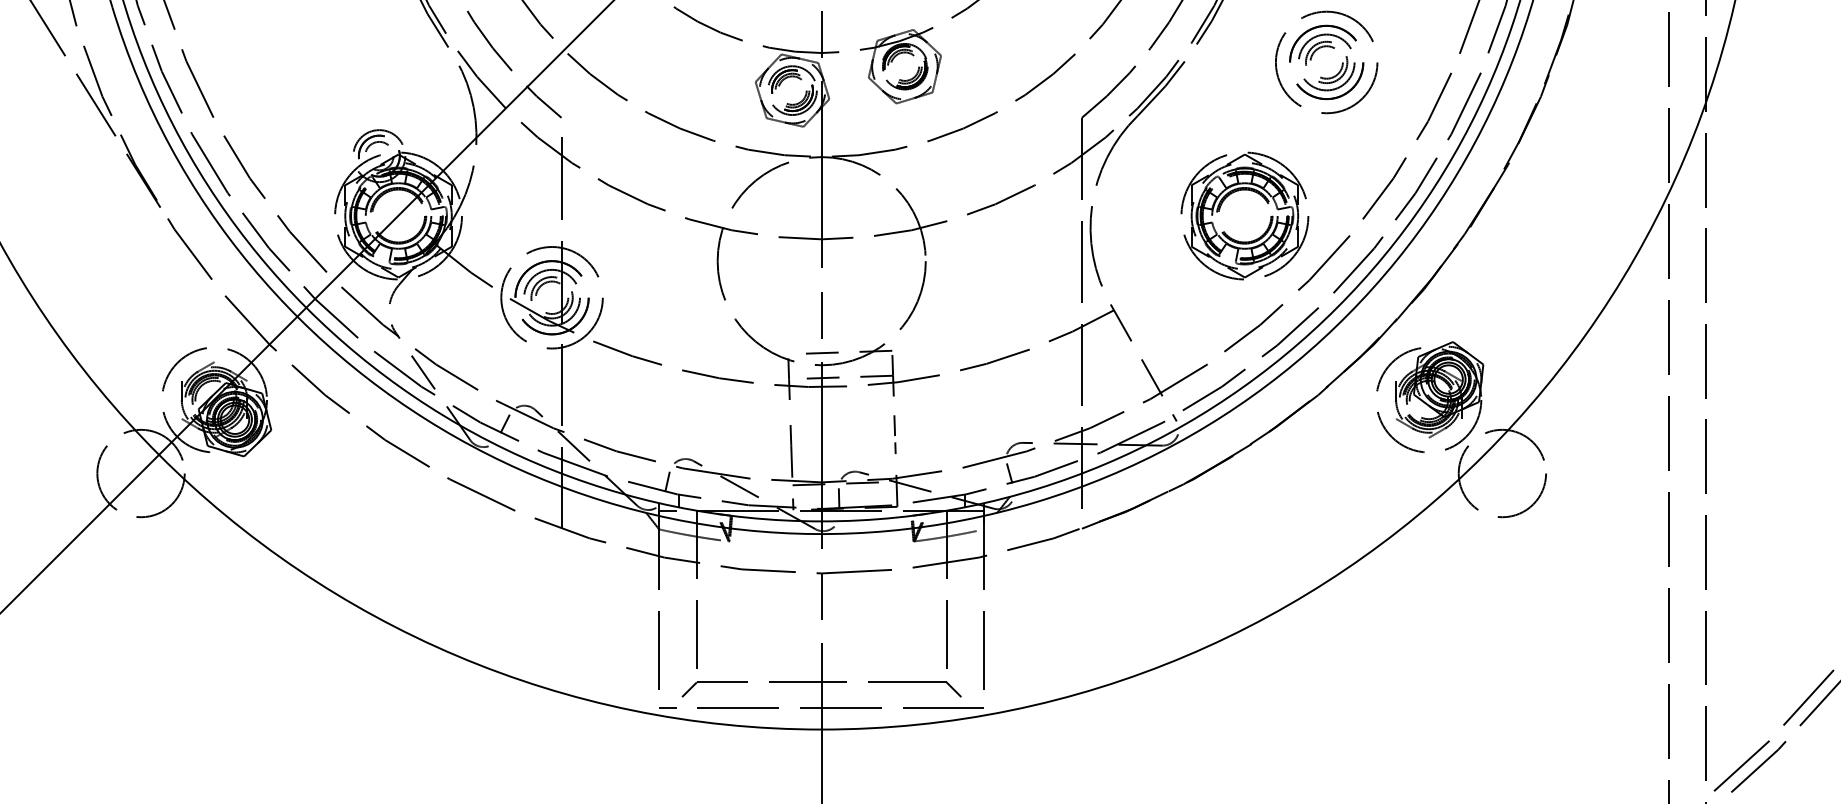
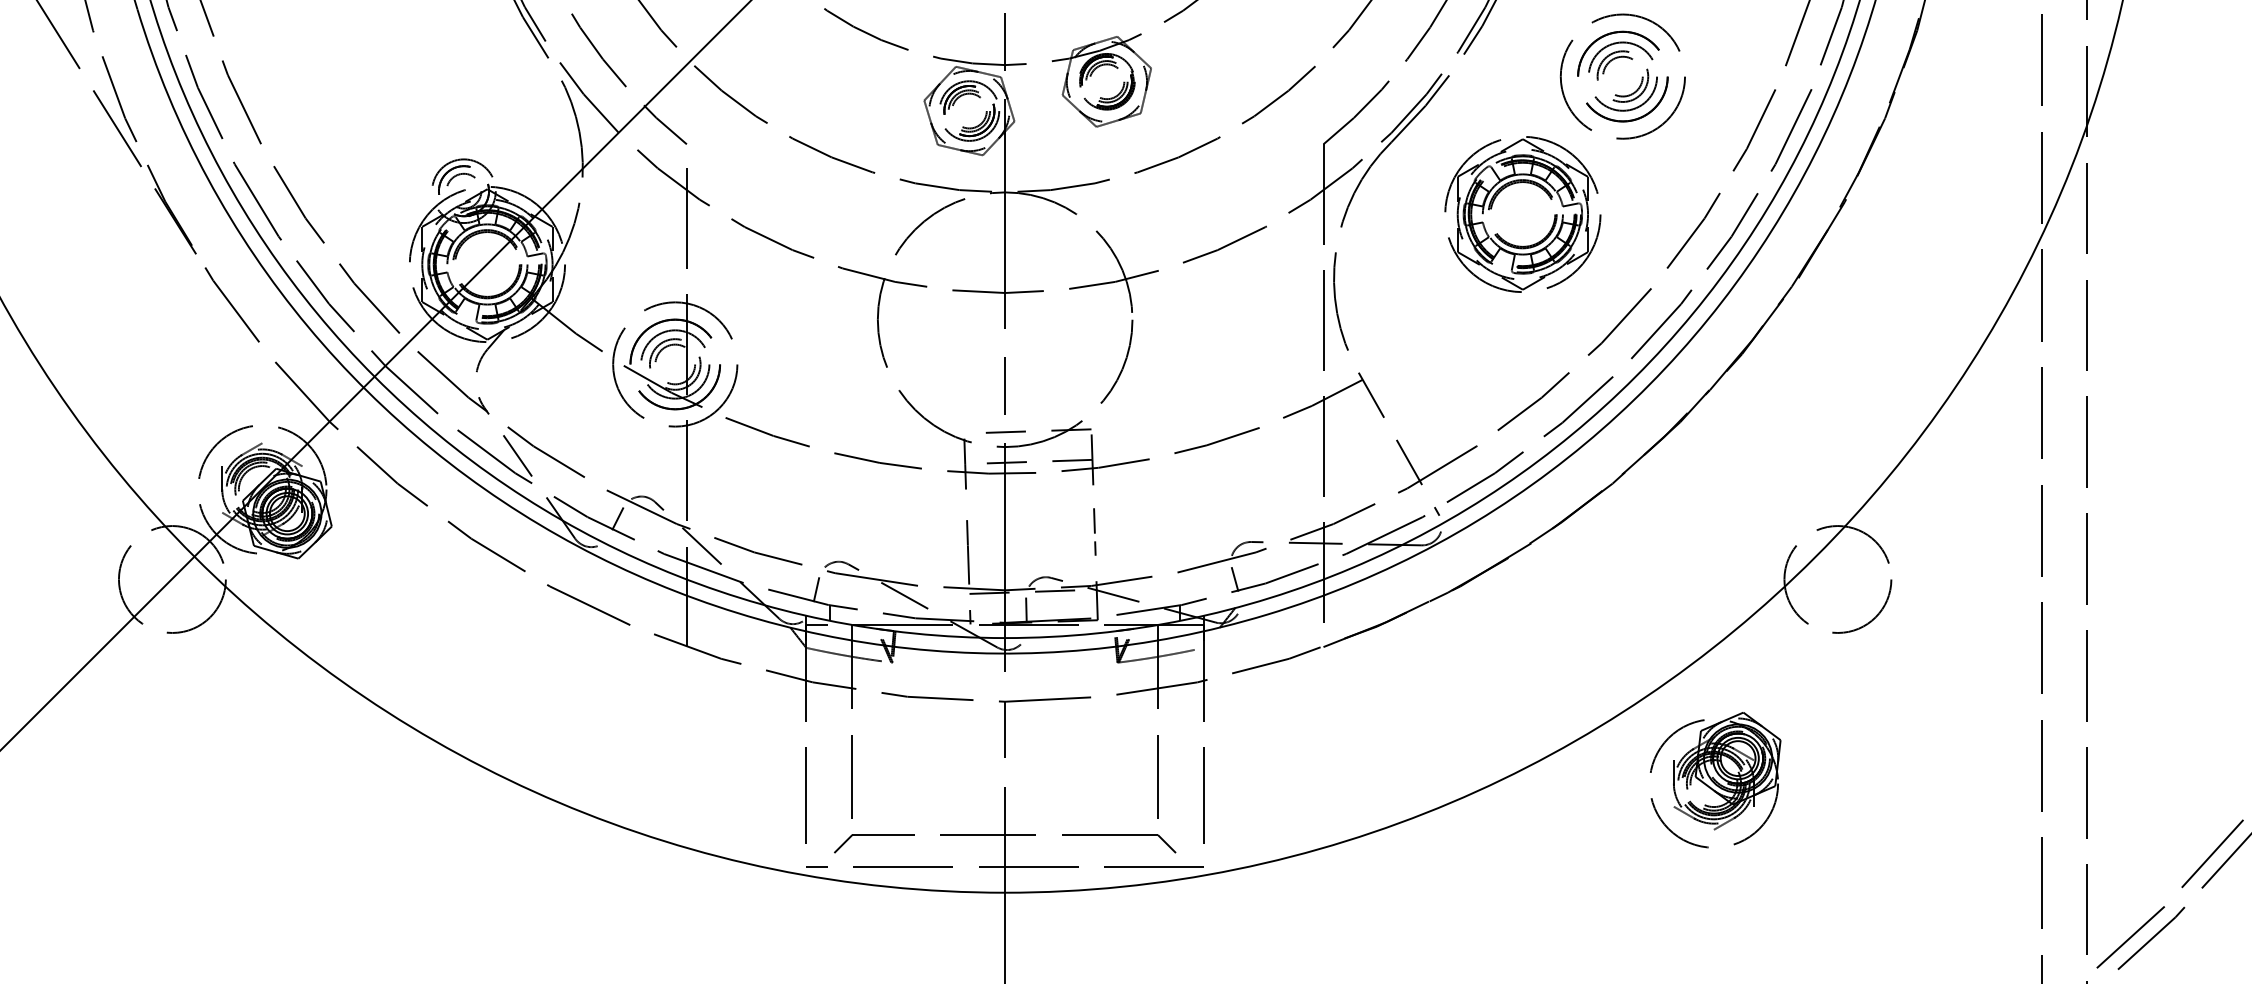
part: (1244, 216) -> (1522, 214), moved
part: (1430, 397) -> (1715, 780), moved

